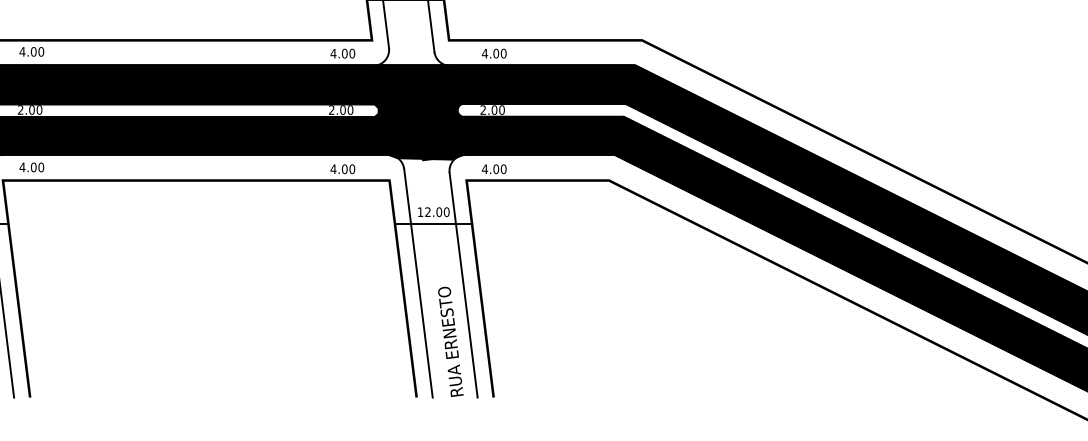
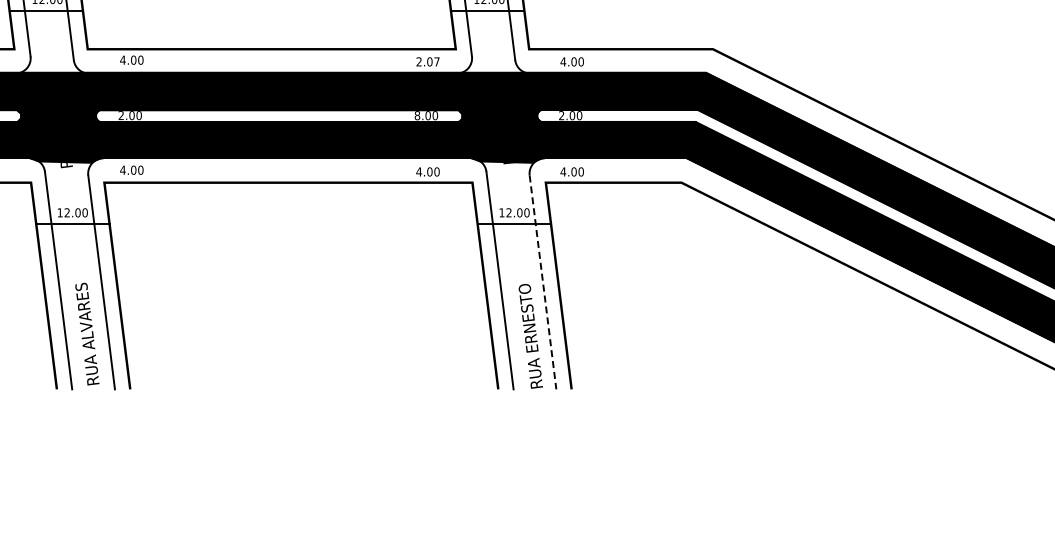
text: (342, 53) -> (427, 61), 4.00 -> 2.07
text: (331, 109) -> (417, 115), 2.00 -> 8.00
line: (464, 285) -> (543, 282), solid -> dashed

